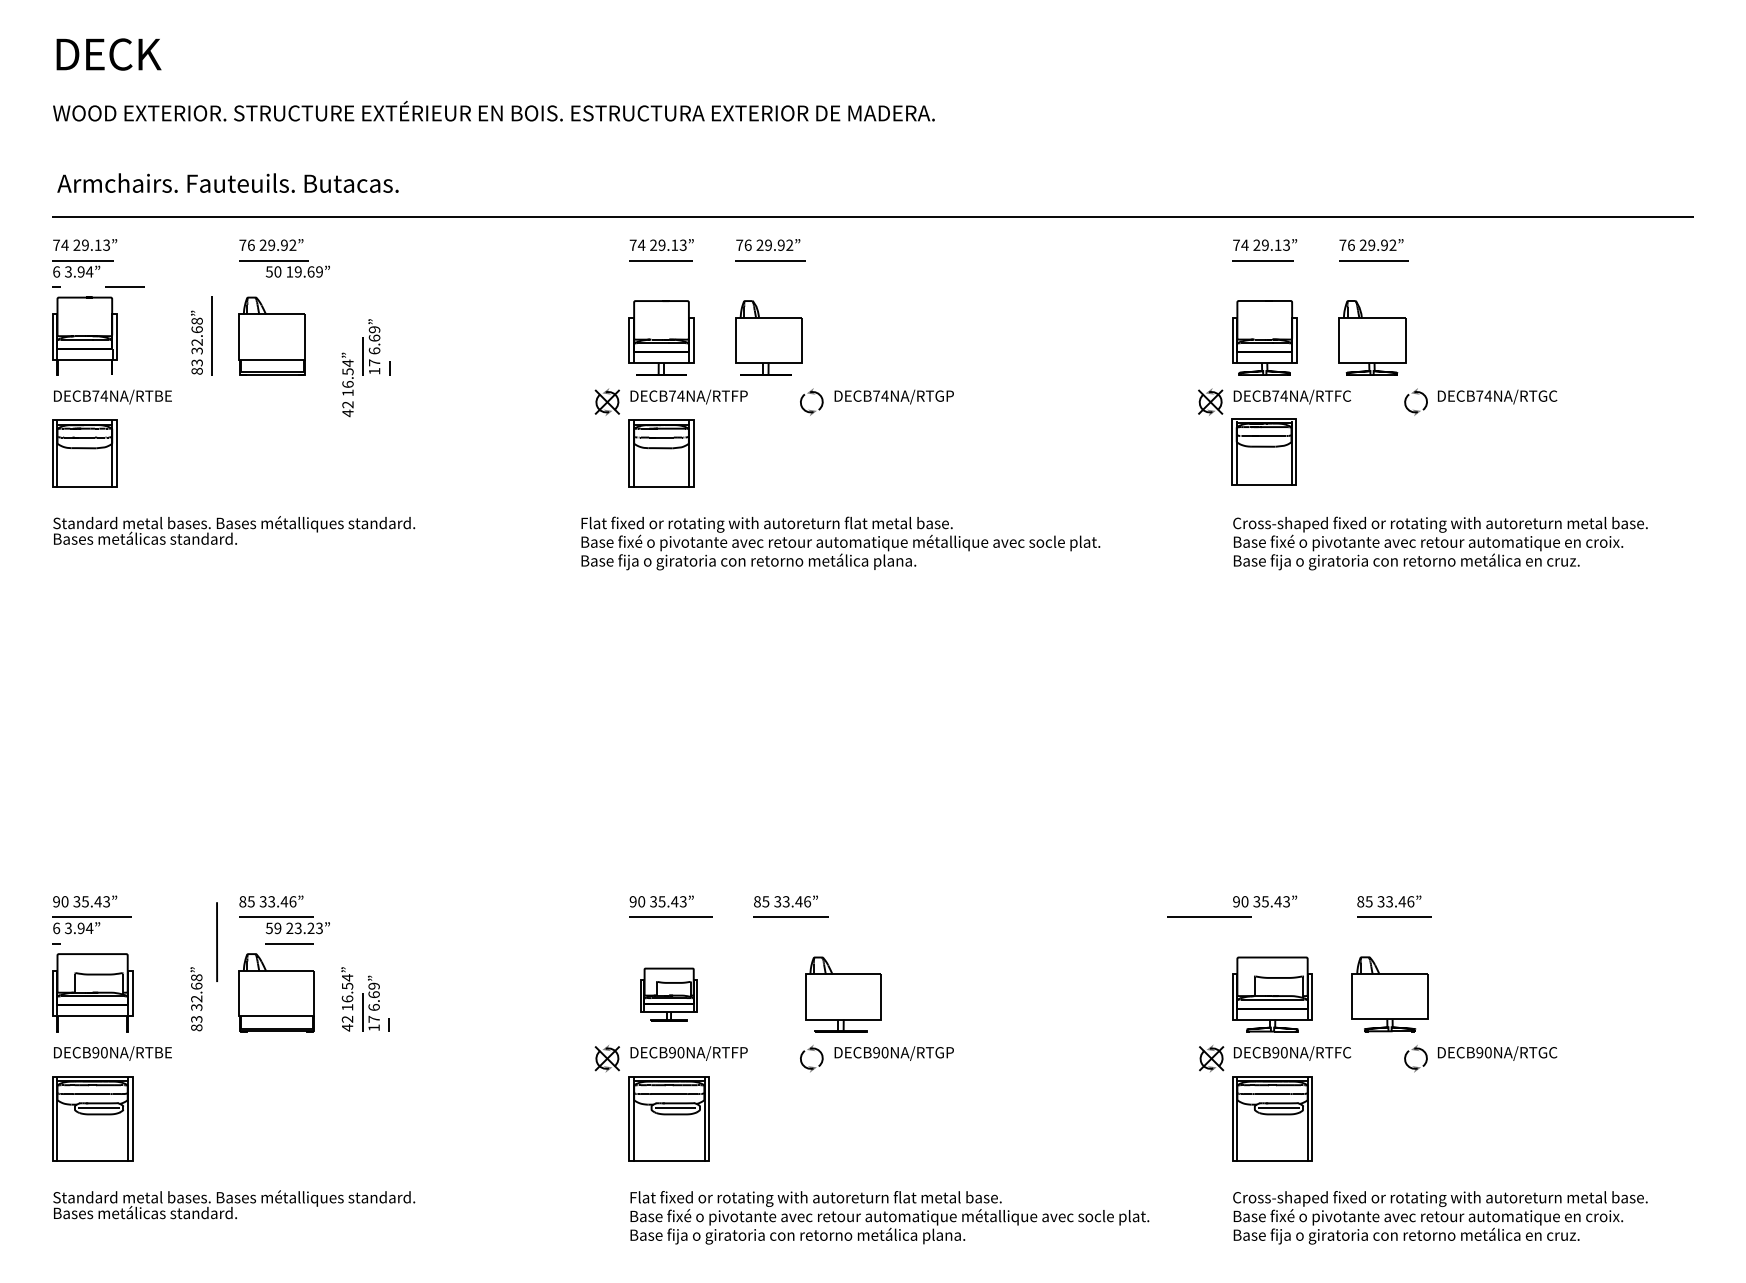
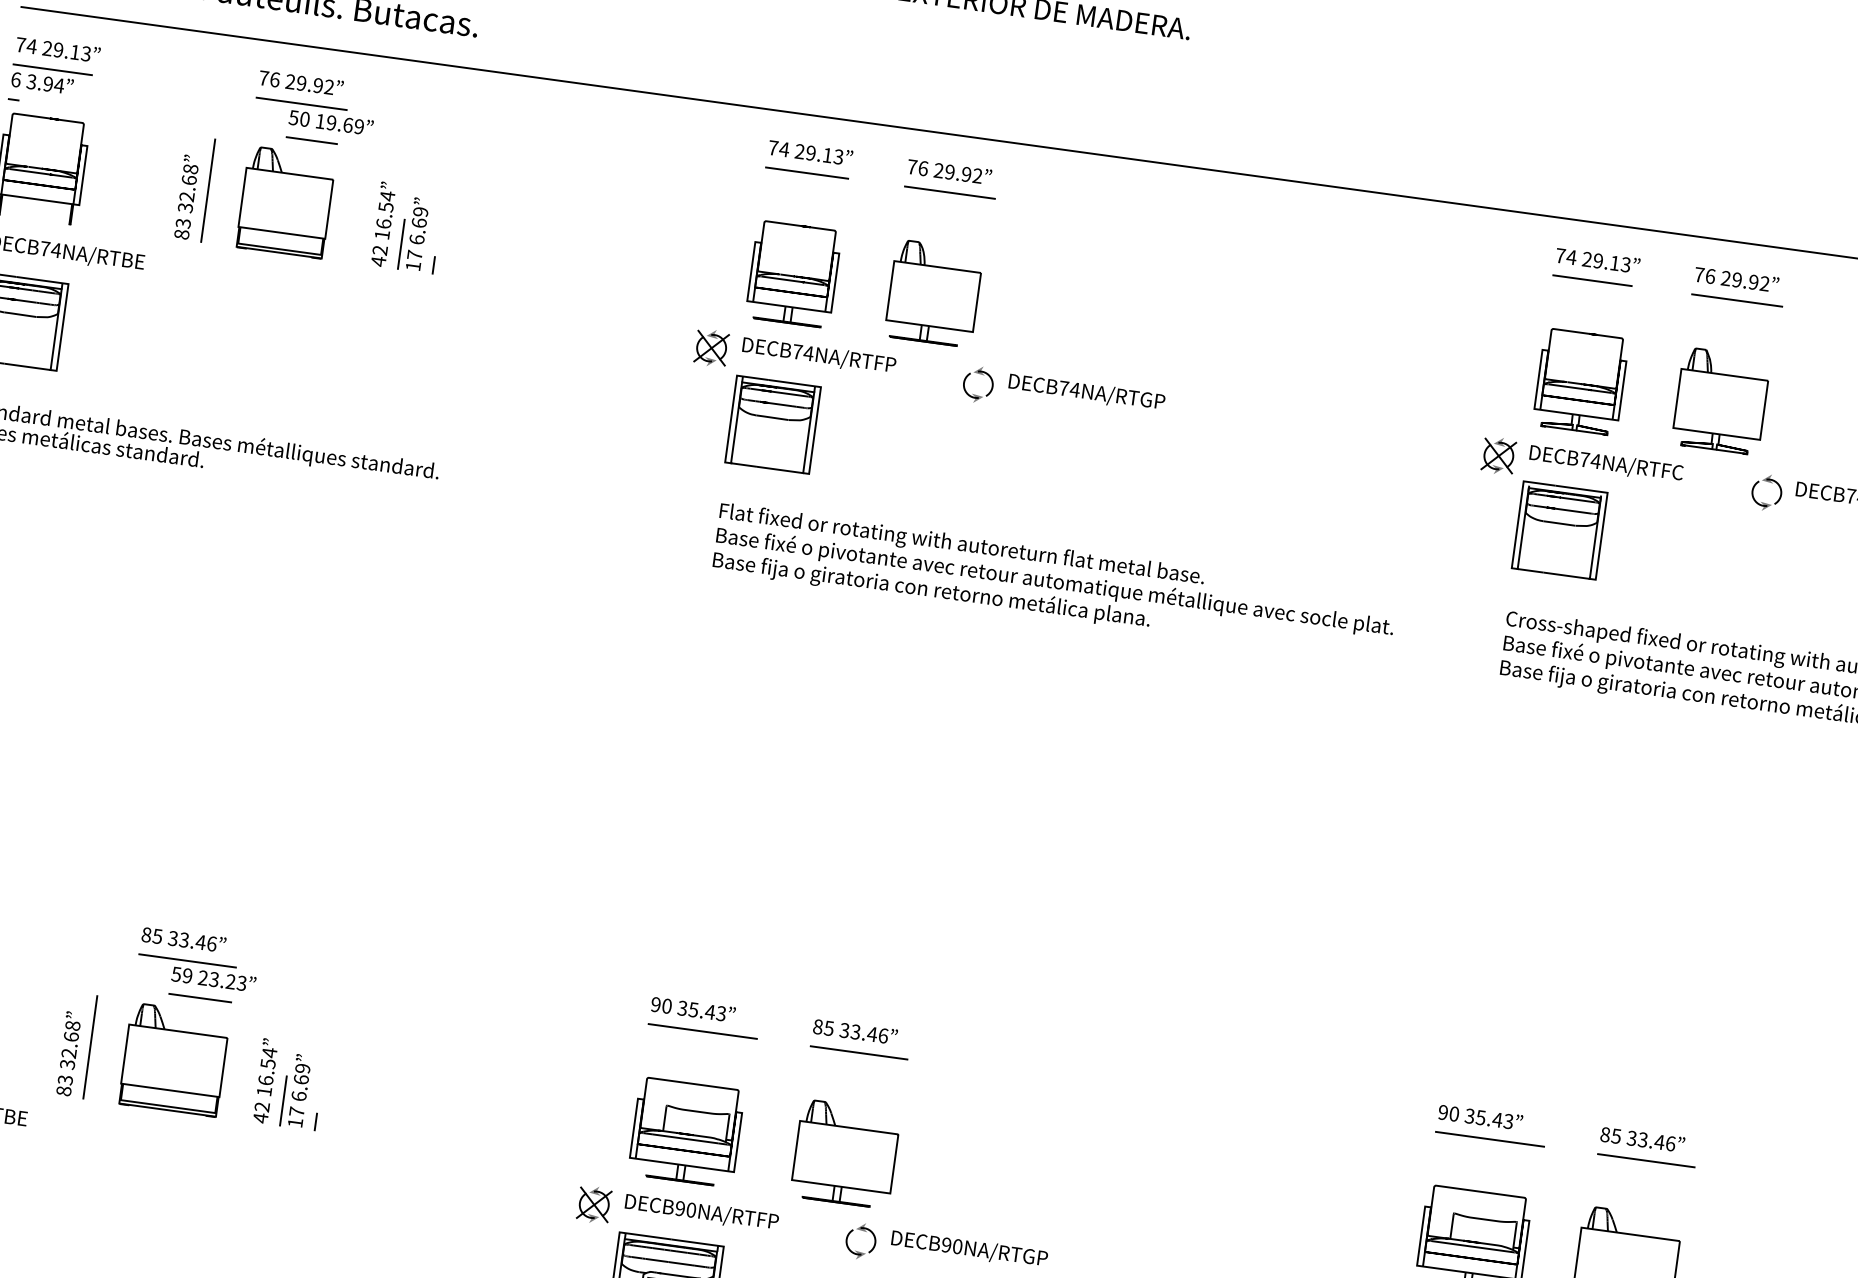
line: (124, 286) -> (310, 139), moved
text: (347, 384) -> (383, 223), moved
text: (840, 543) -> (1054, 583), moved
line: (1209, 916) -> (1490, 1138), moved
line: (216, 941) -> (89, 1046), moved
part: (668, 994) -> (685, 1132), size x1.43
part: (843, 994) -> (845, 1154), moved

